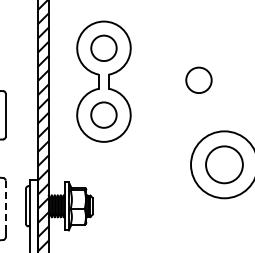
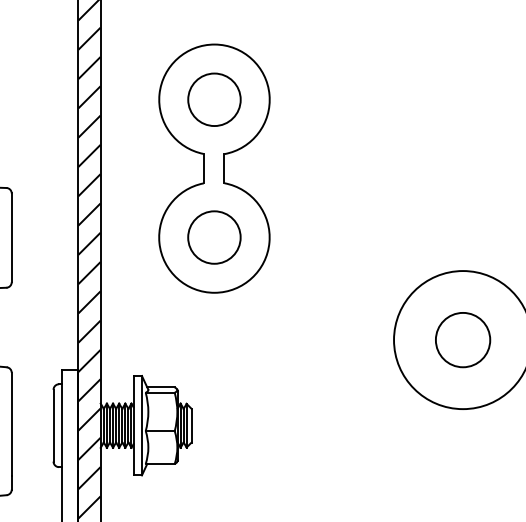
circle: (198, 79) -> (409, 164), removed
circle: (224, 164) -> (463, 339), size x0.71
line: (5, 205) -> (11, 423), dashed -> solid

